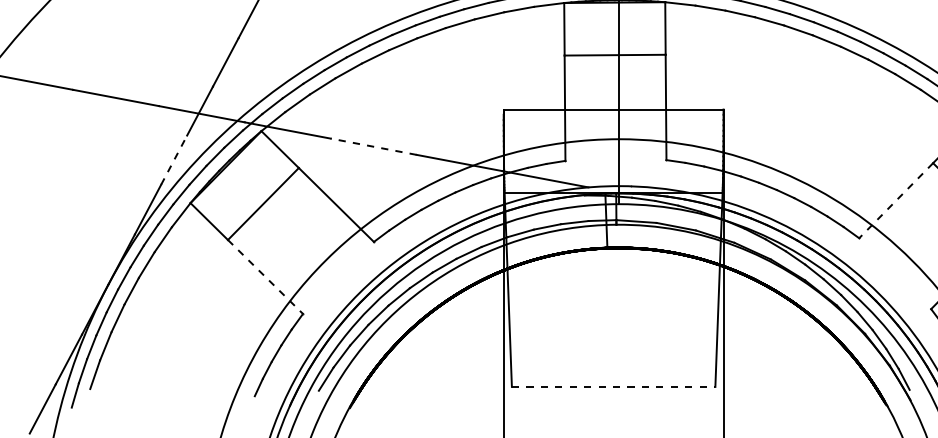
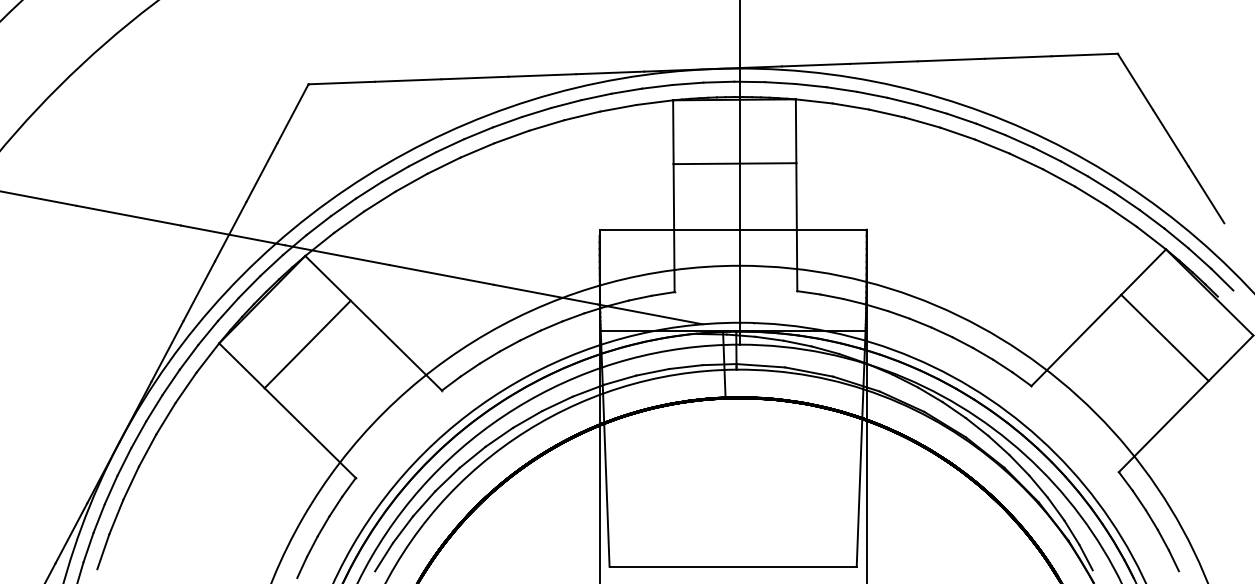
line: (373, 146) -> (441, 274), dashed -> solid
line: (174, 160) -> (199, 291), dashed -> solid
line: (896, 200) -> (1076, 340), dashed -> solid
line: (265, 277) -> (310, 433), dashed -> solid
line: (613, 386) -> (733, 566), dashed -> solid

